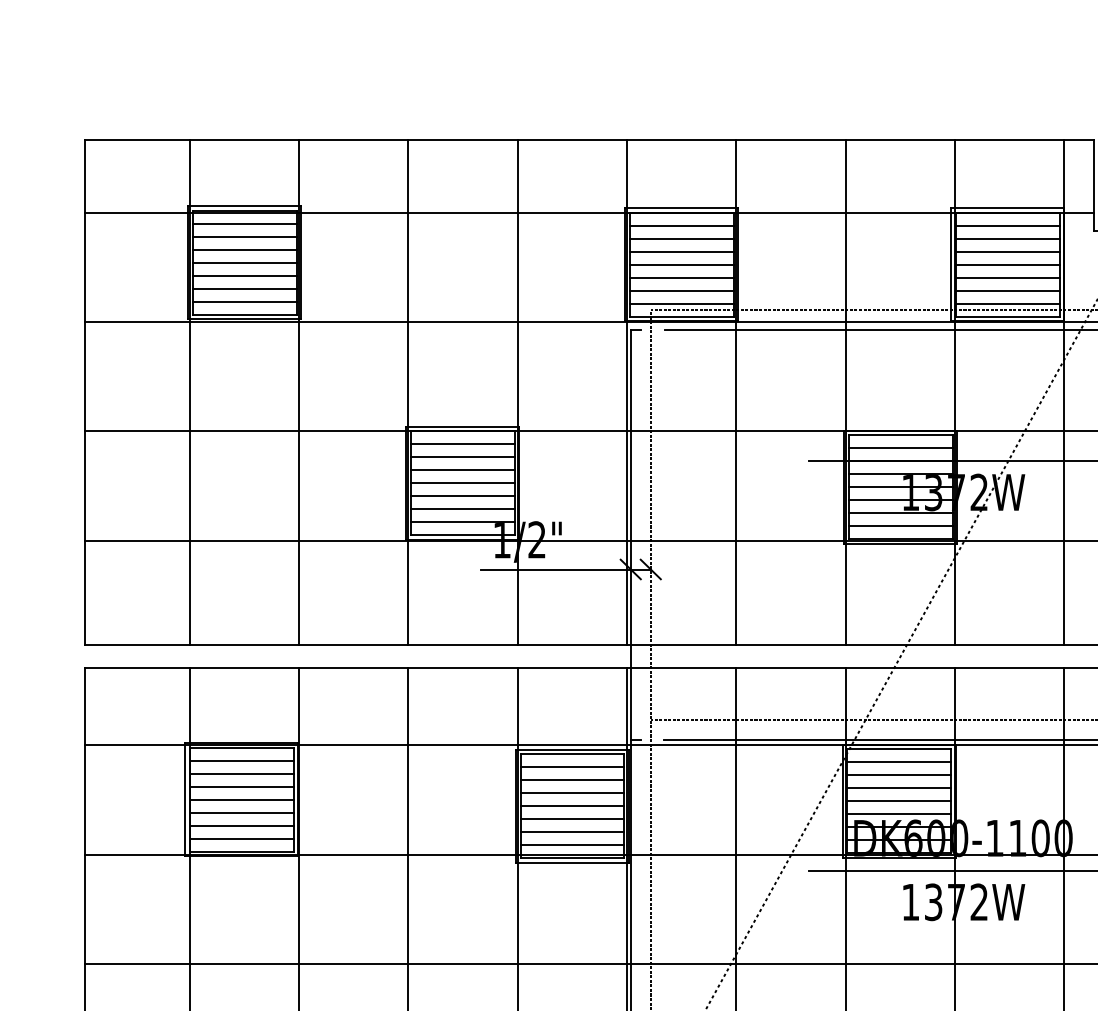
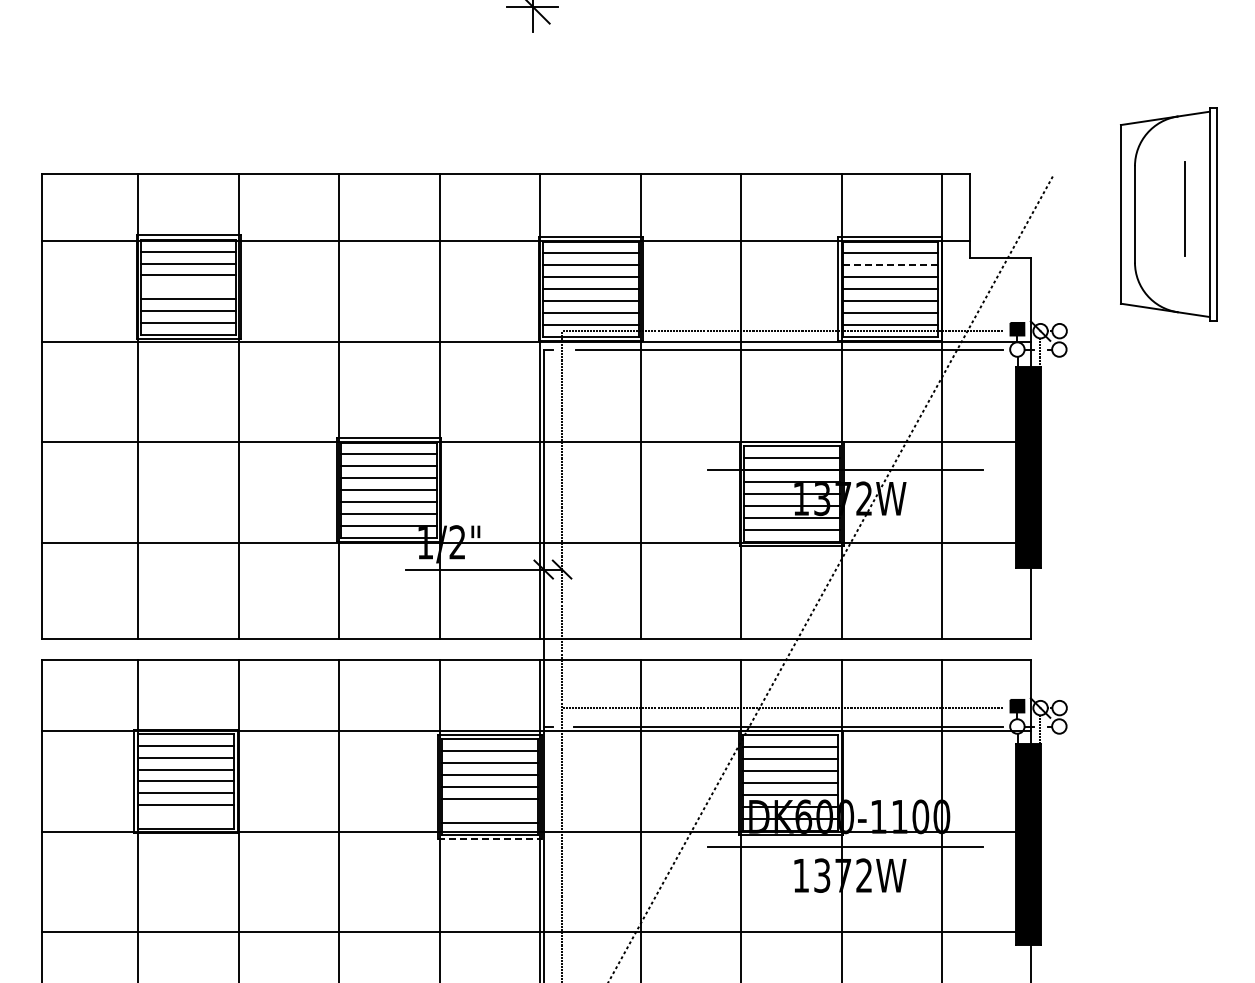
line: (1007, 238) -> (890, 265), solid -> dashed
line: (244, 262) -> (188, 287), removed
line: (571, 832) -> (489, 811), removed
line: (241, 839) -> (185, 817), removed
line: (572, 862) -> (490, 839), solid -> dashed

